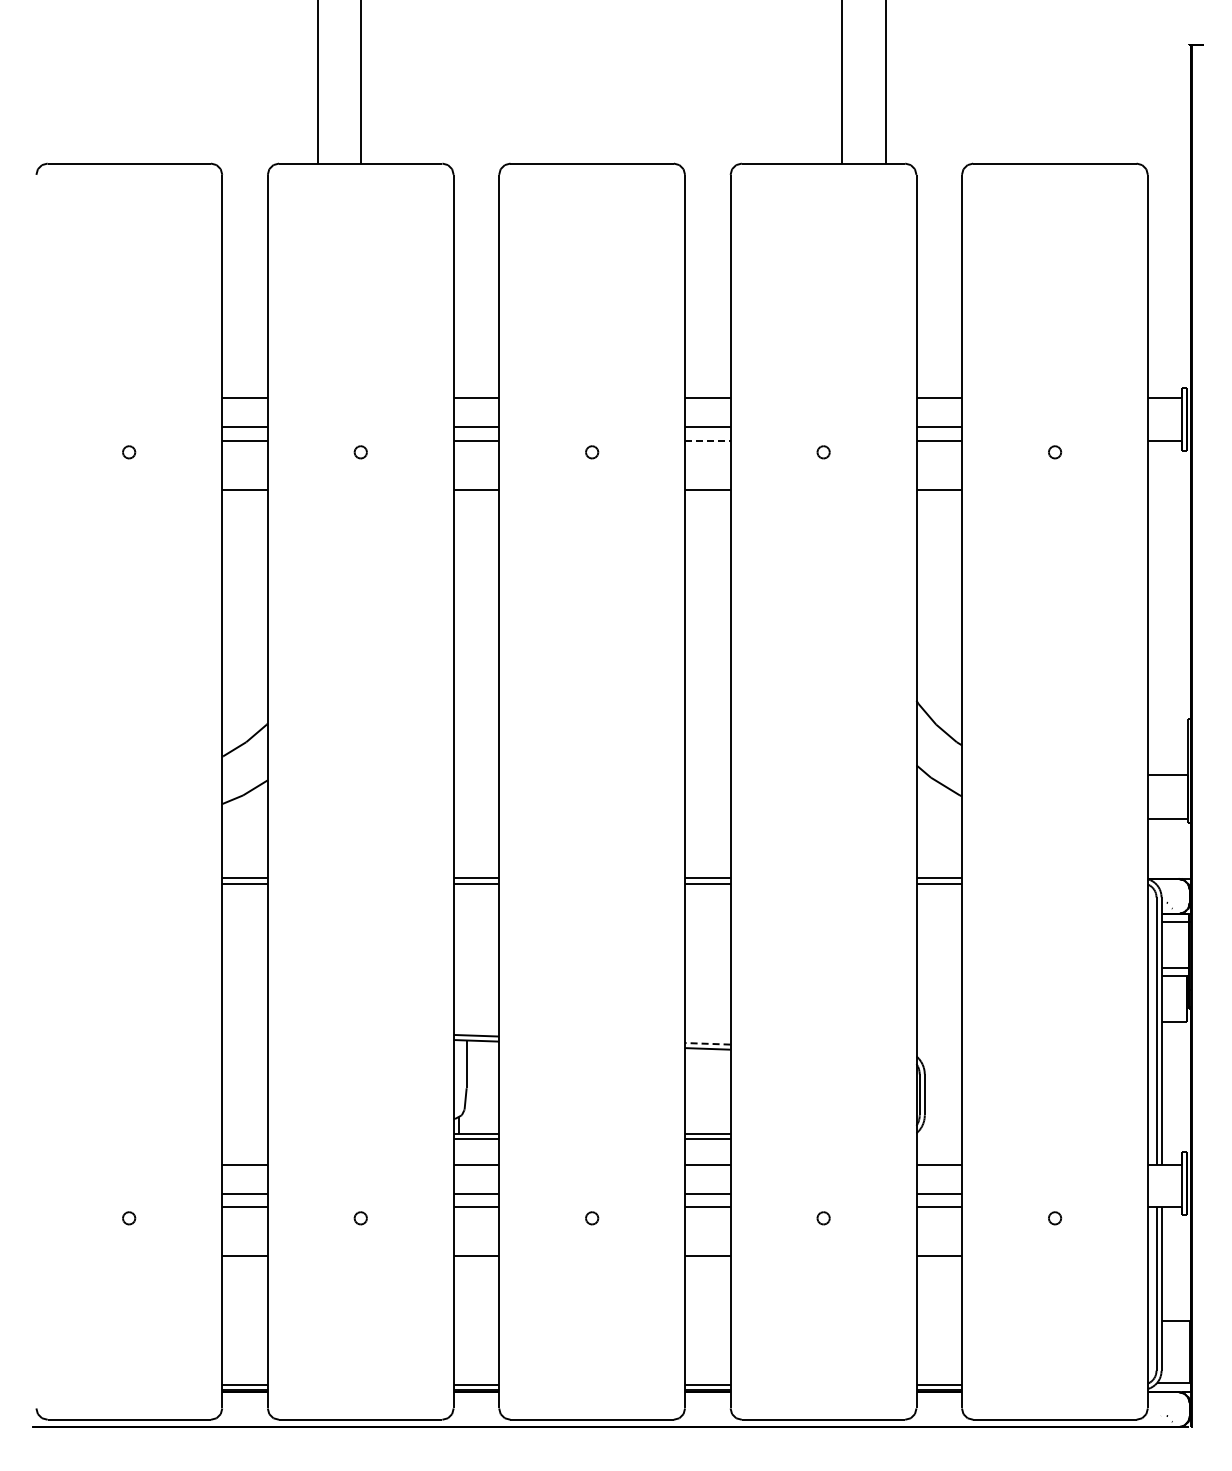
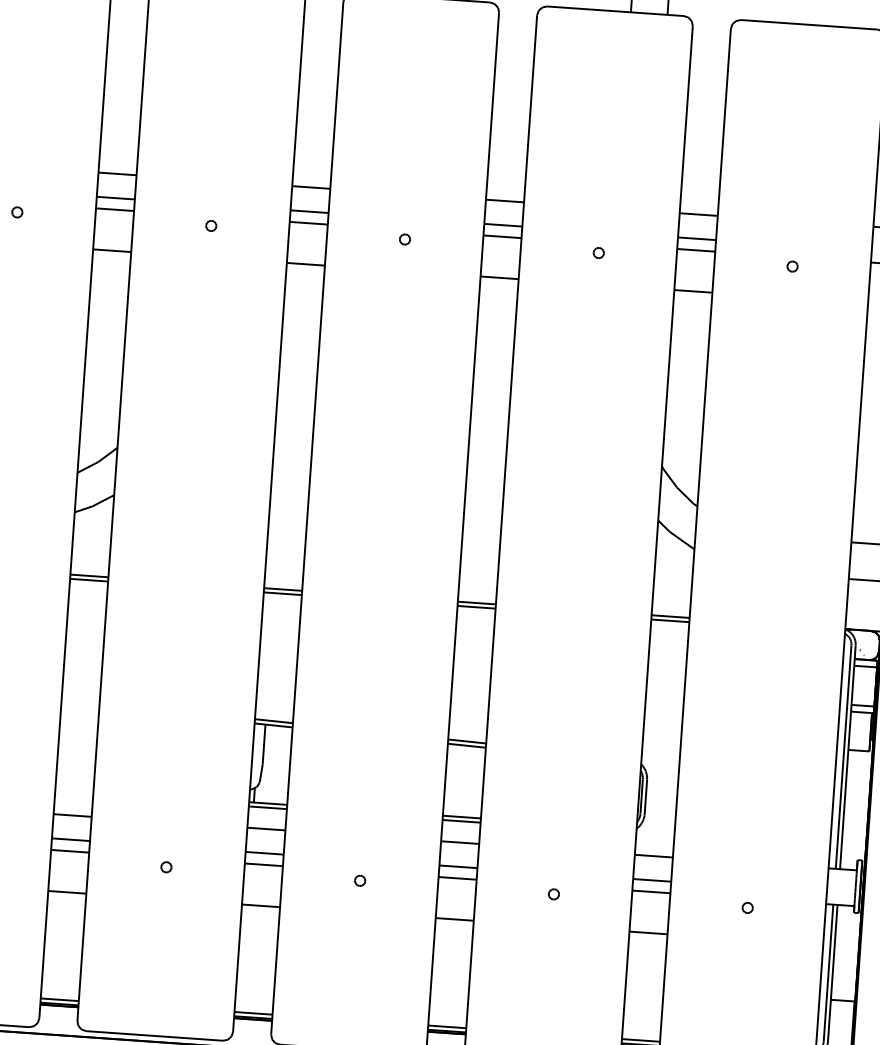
line: (707, 441) -> (502, 237), dashed -> solid
line: (707, 1043) -> (466, 741), dashed -> solid

